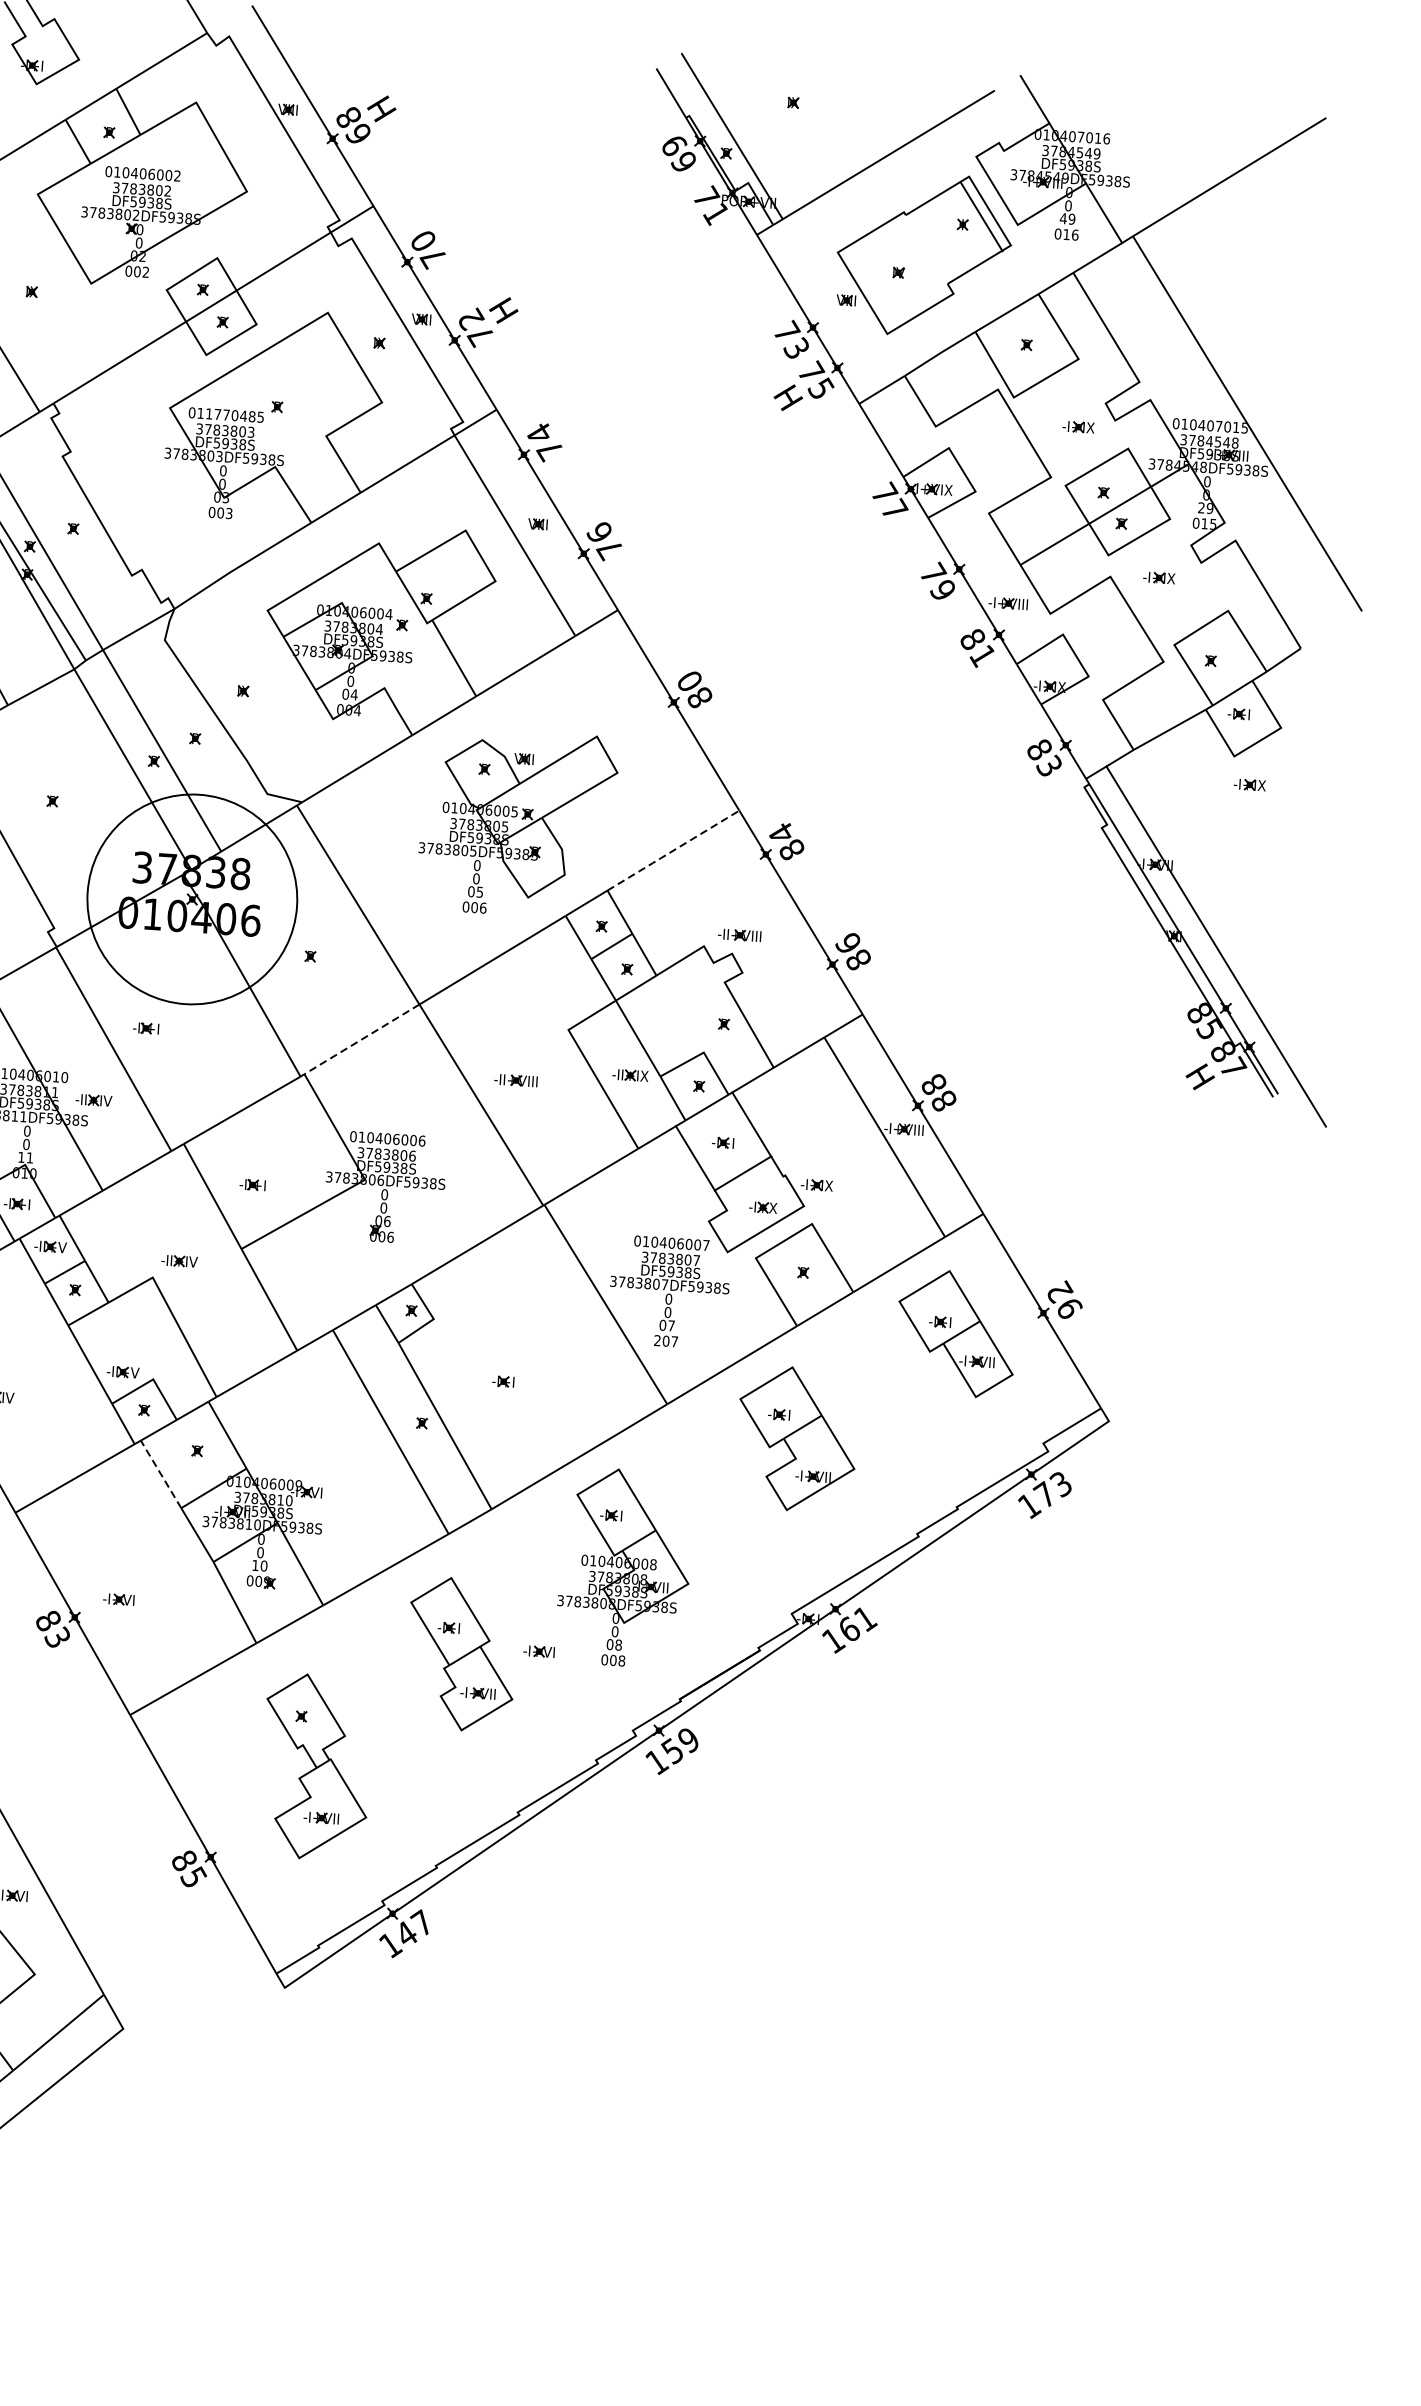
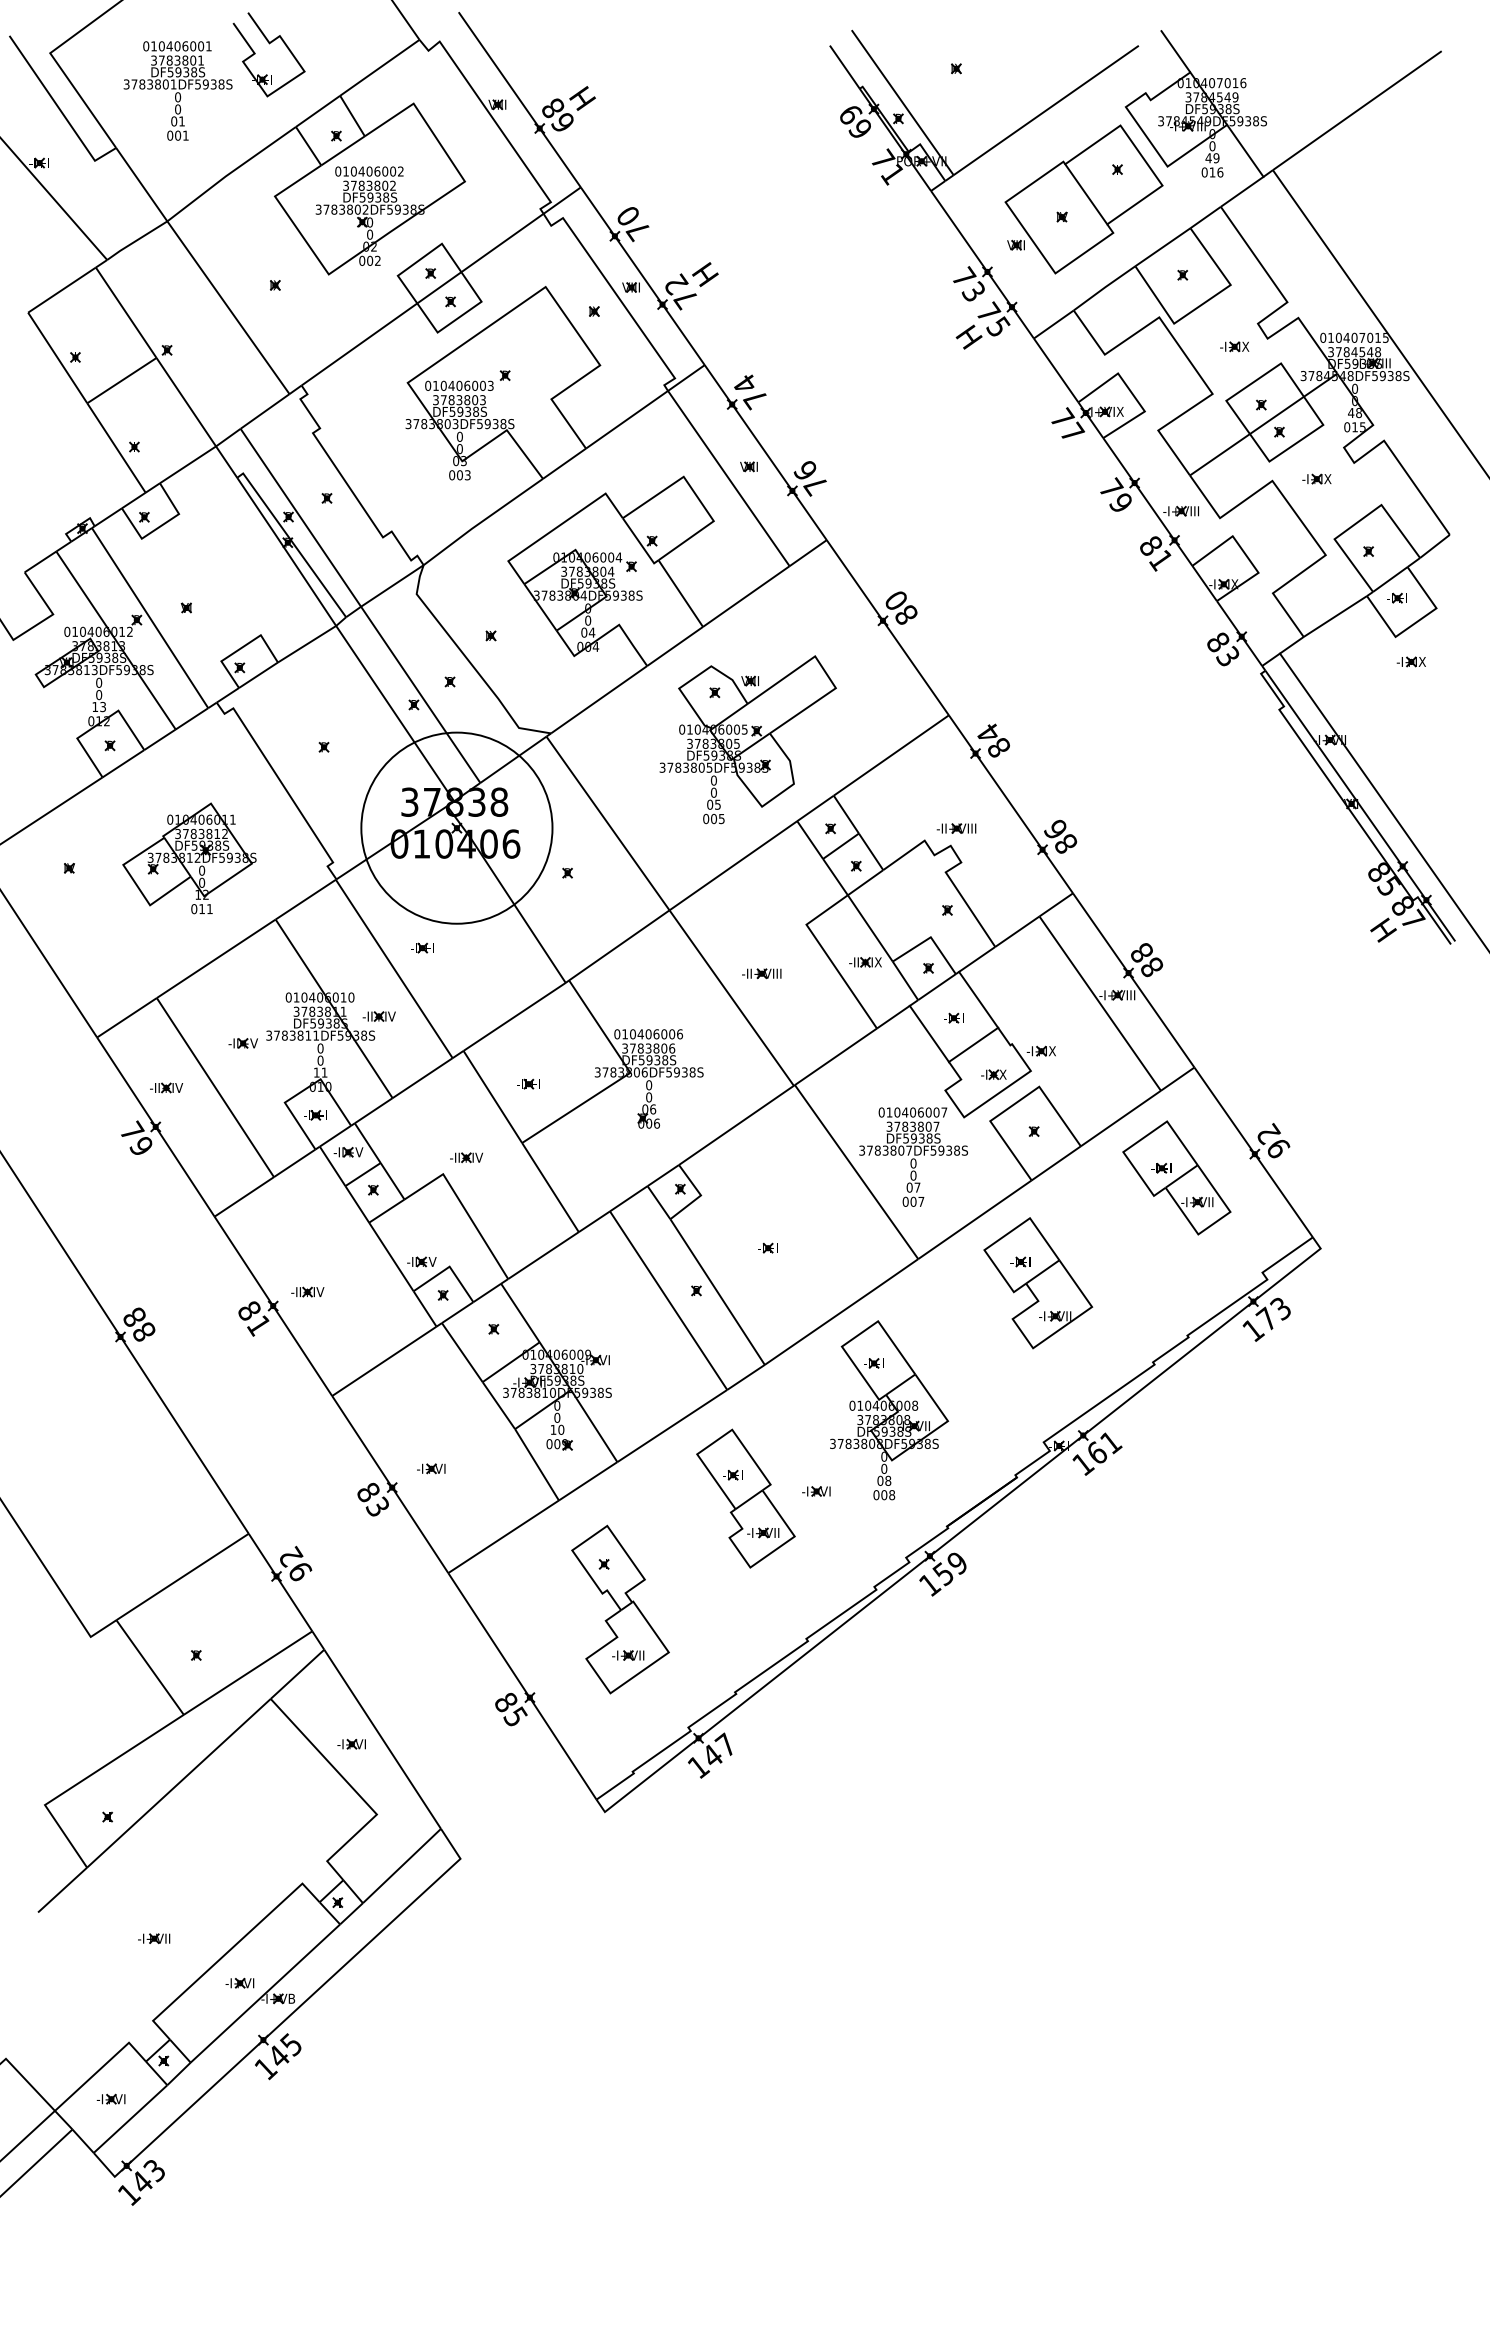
line: (981, 217) -> (1086, 194), moved
text: (234, 415) -> (466, 385), 011770485 -> 010406003
text: (1205, 507) -> (1354, 412), 29 -> 48
line: (672, 851) -> (890, 756), dashed -> solid
text: (482, 907) -> (721, 818), 006 -> 005
line: (361, 1039) -> (618, 945), dashed -> solid
text: (657, 1340) -> (905, 1201), 207 -> 007
line: (161, 1474) -> (462, 1352), dashed -> solid

